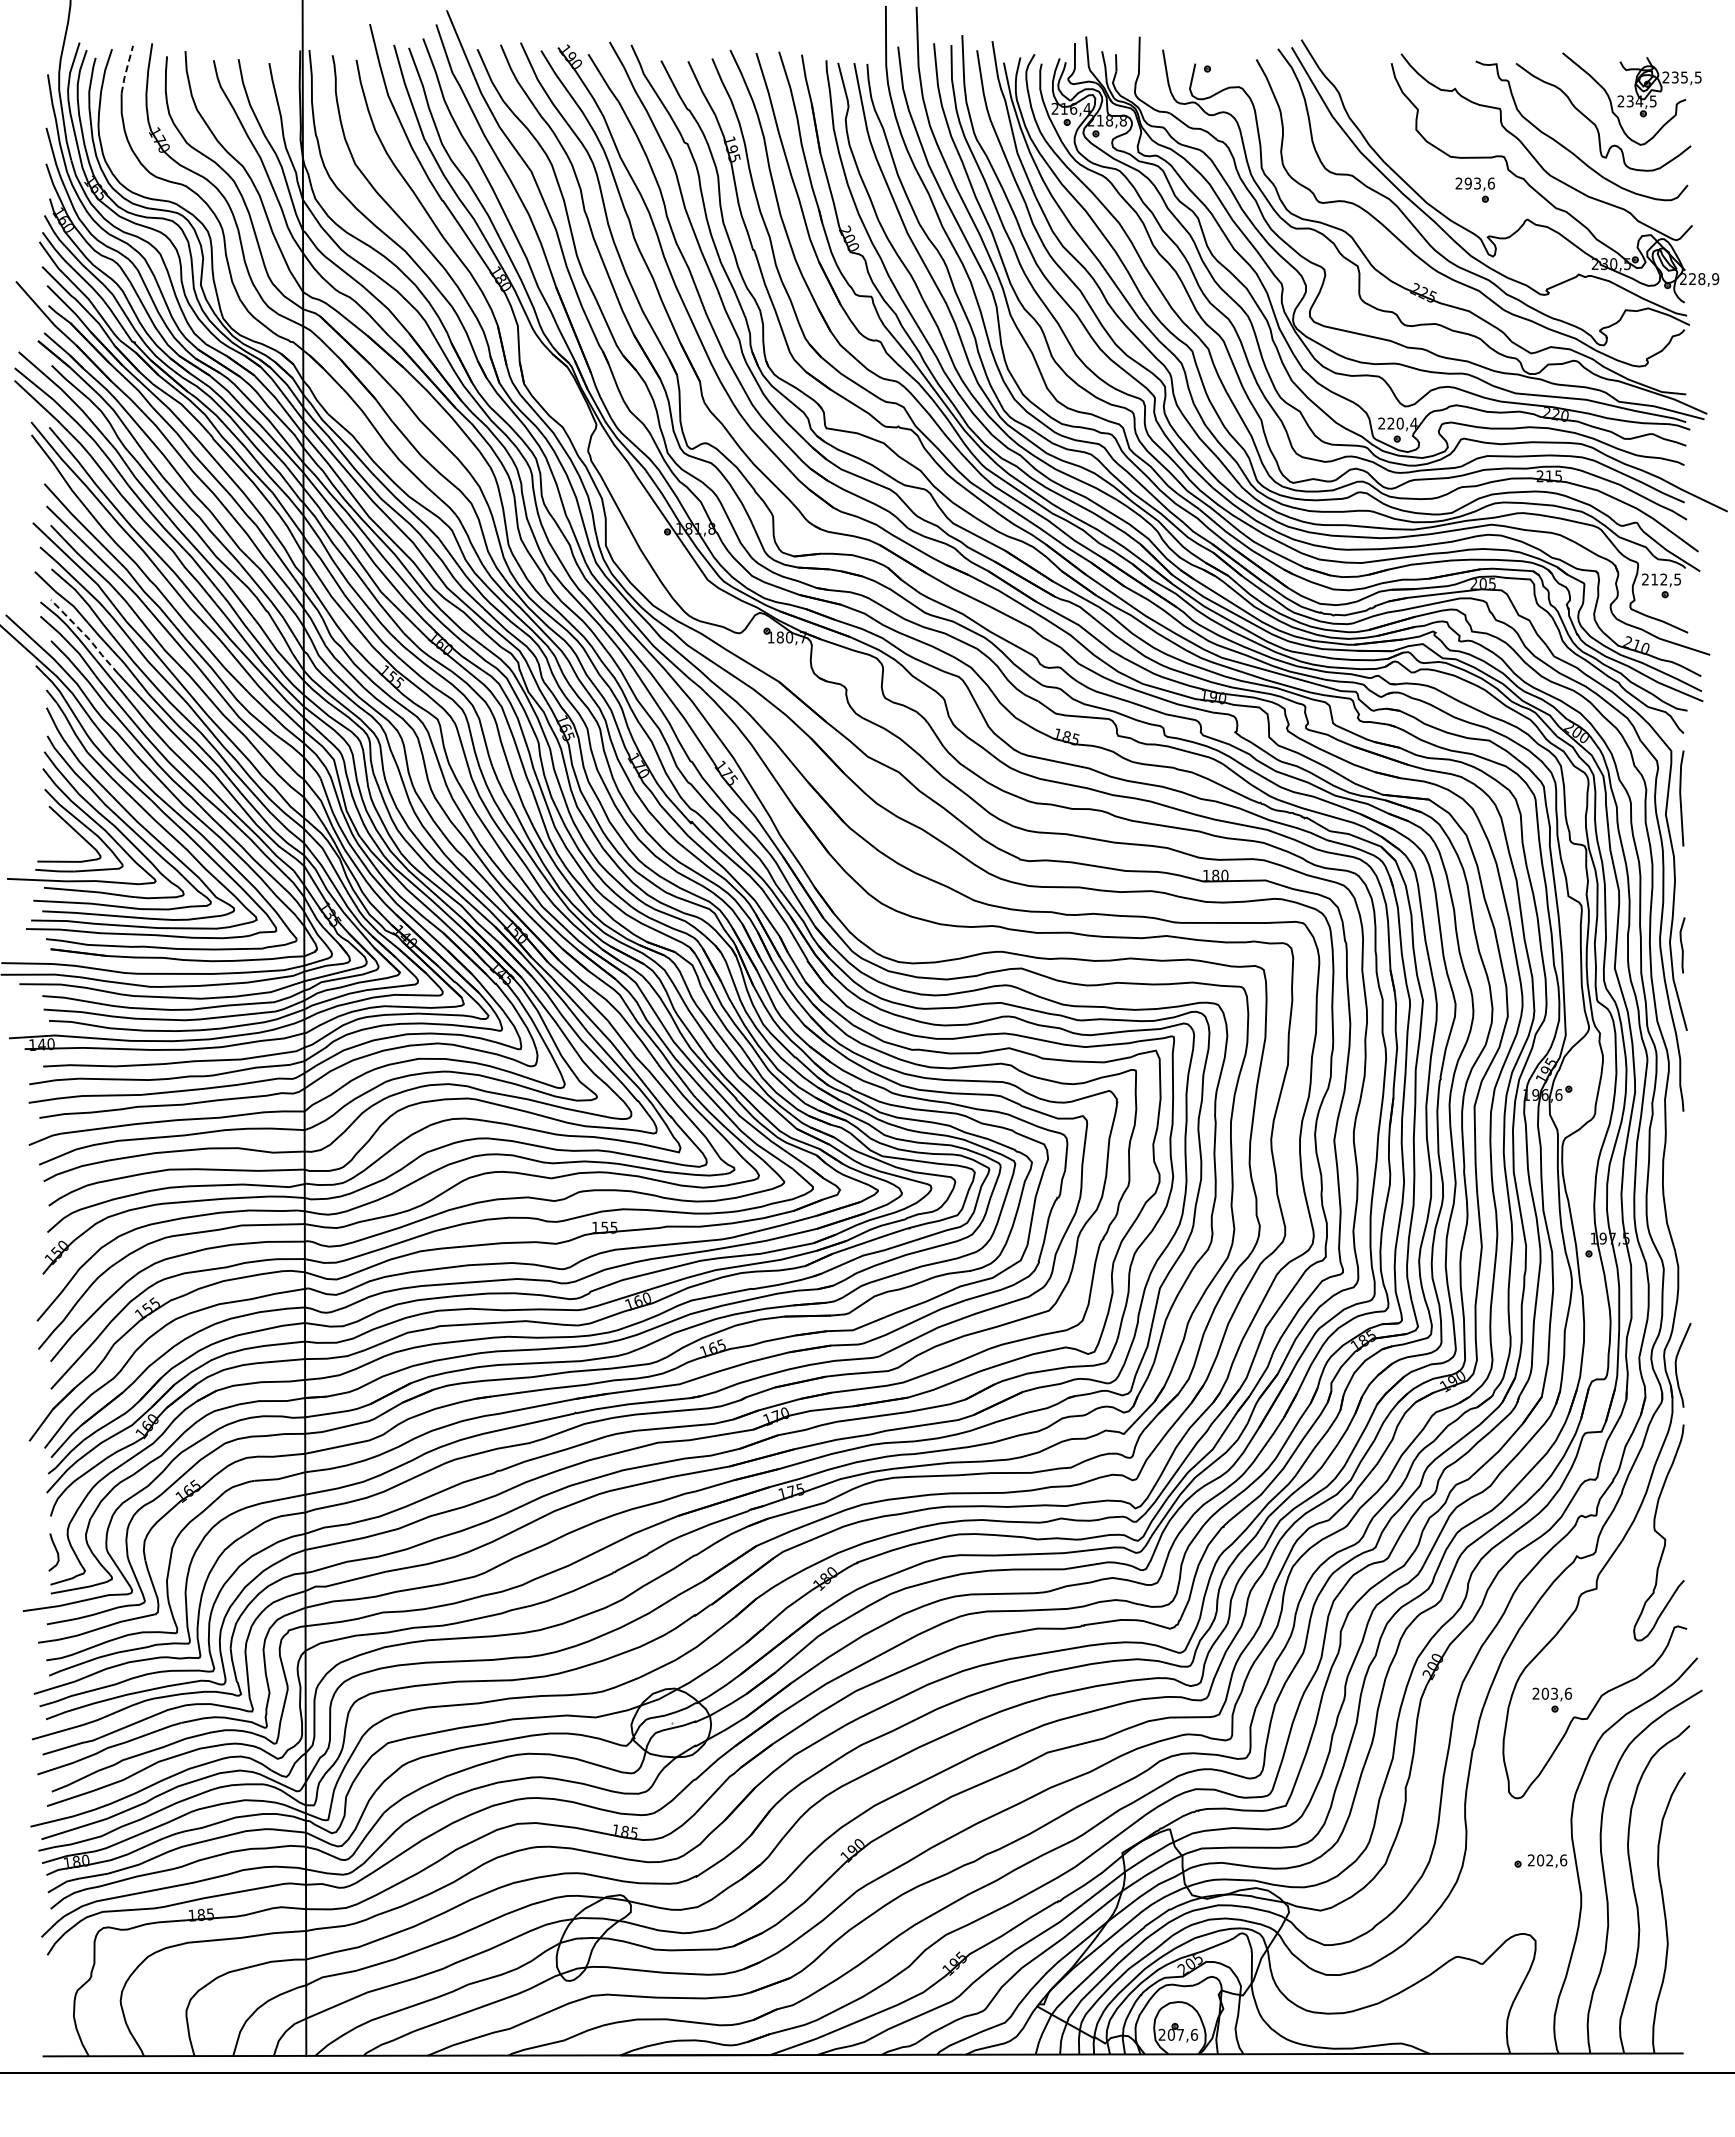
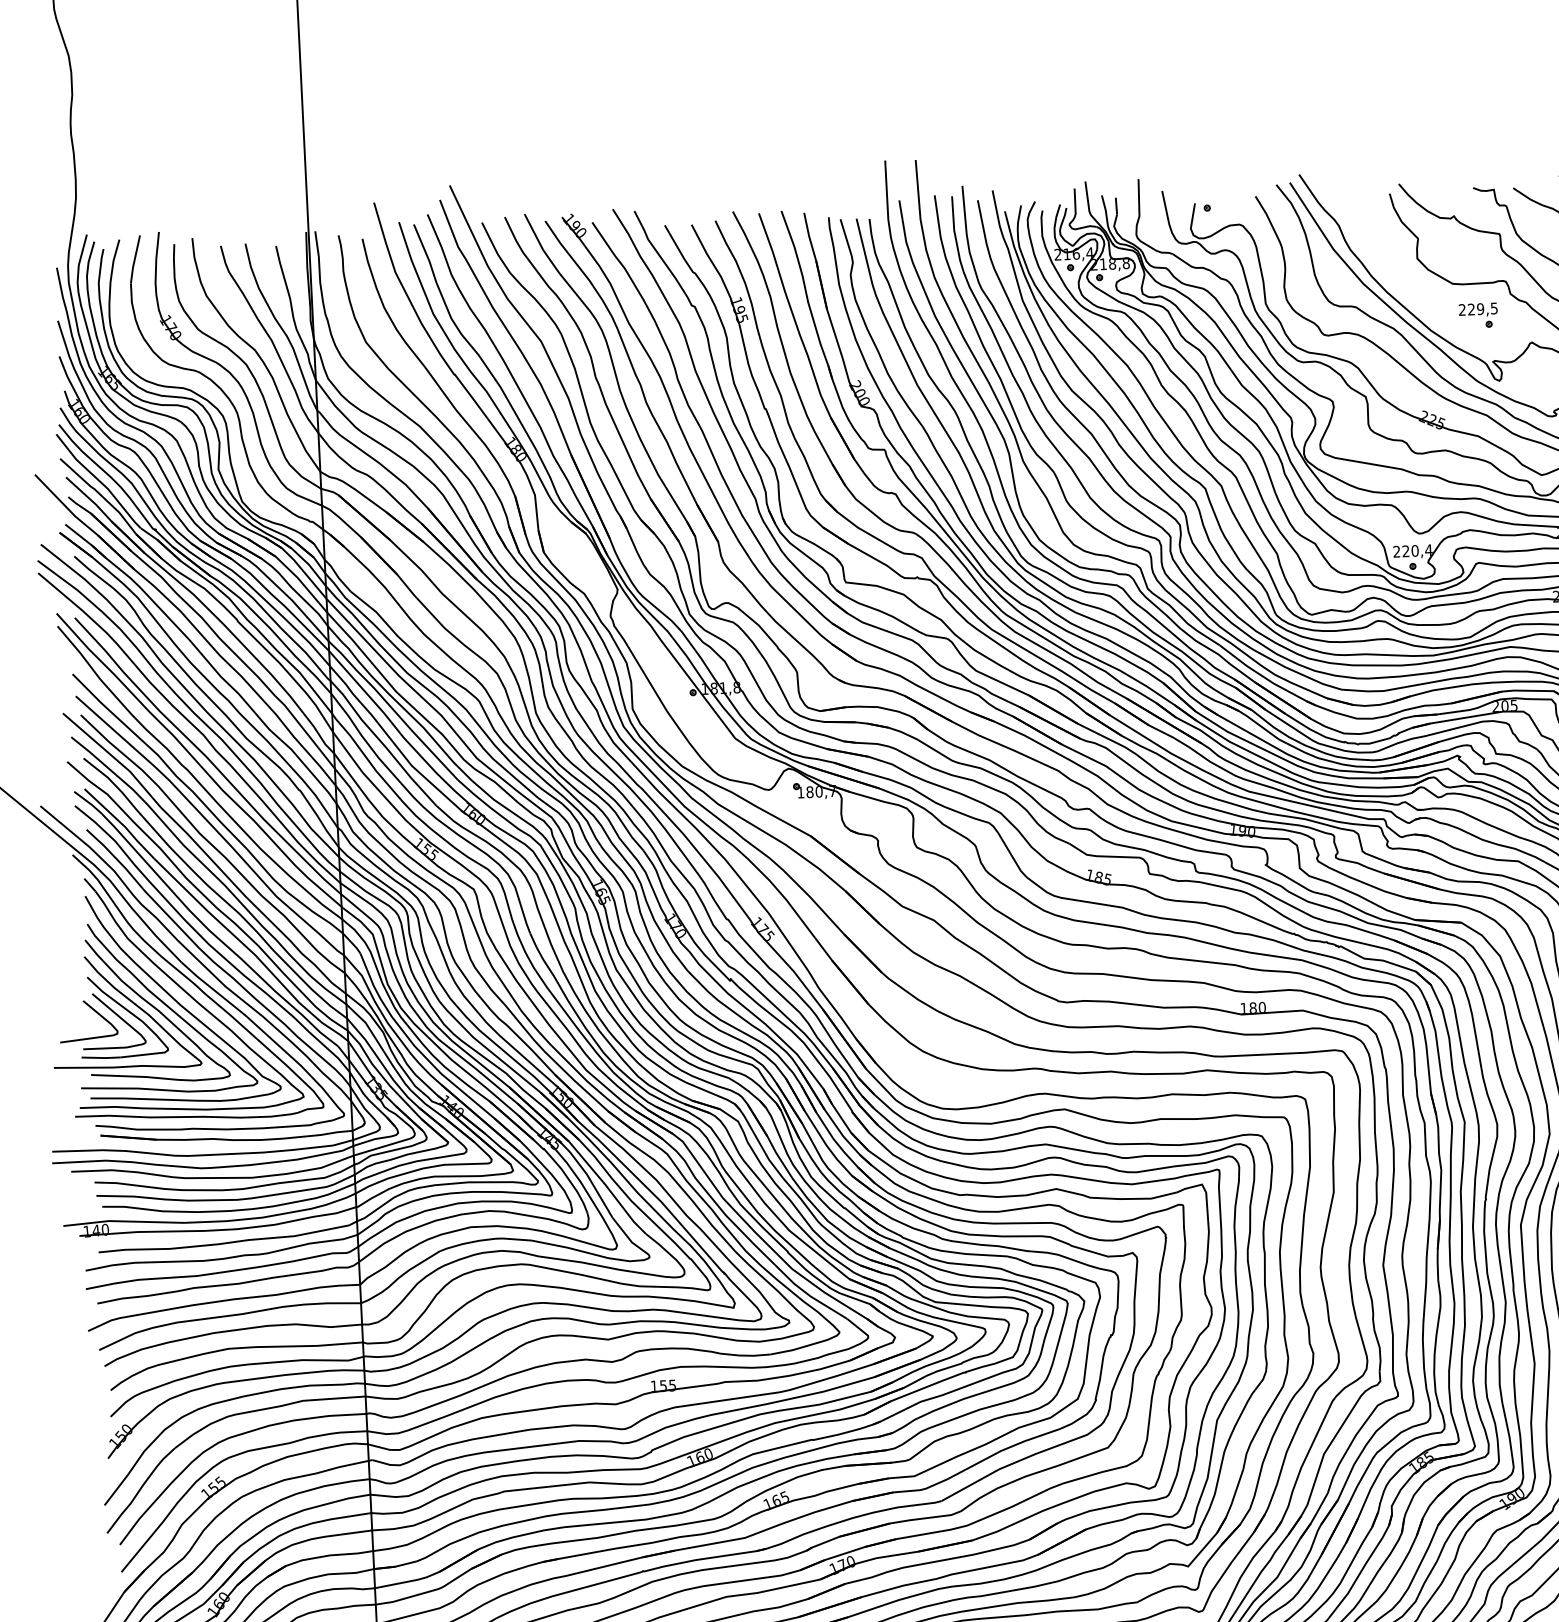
line: (126, 70) -> (134, 260), dashed -> solid
text: (1479, 183) -> (1482, 308), 293,6 -> 229,5
line: (85, 635) -> (120, 822), dashed -> solid
curve: (51, 825) -> (95, 1012), added

